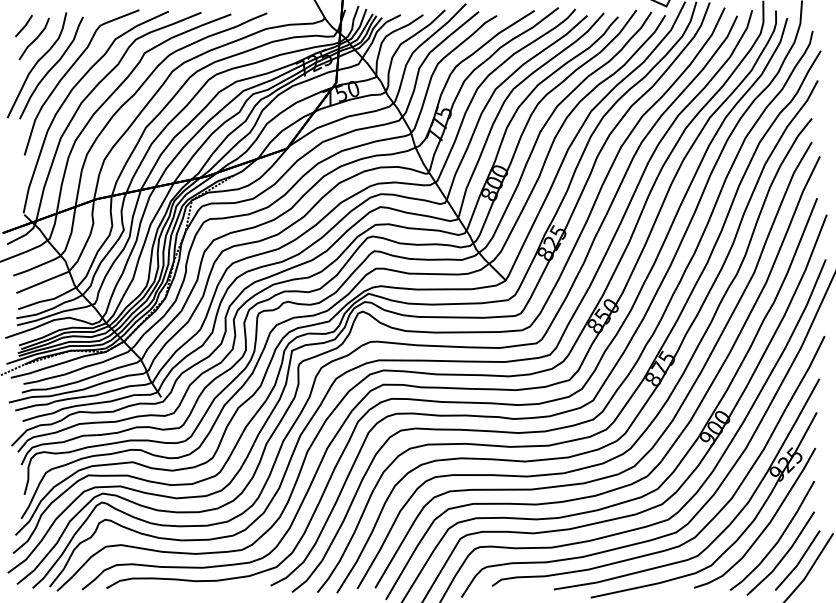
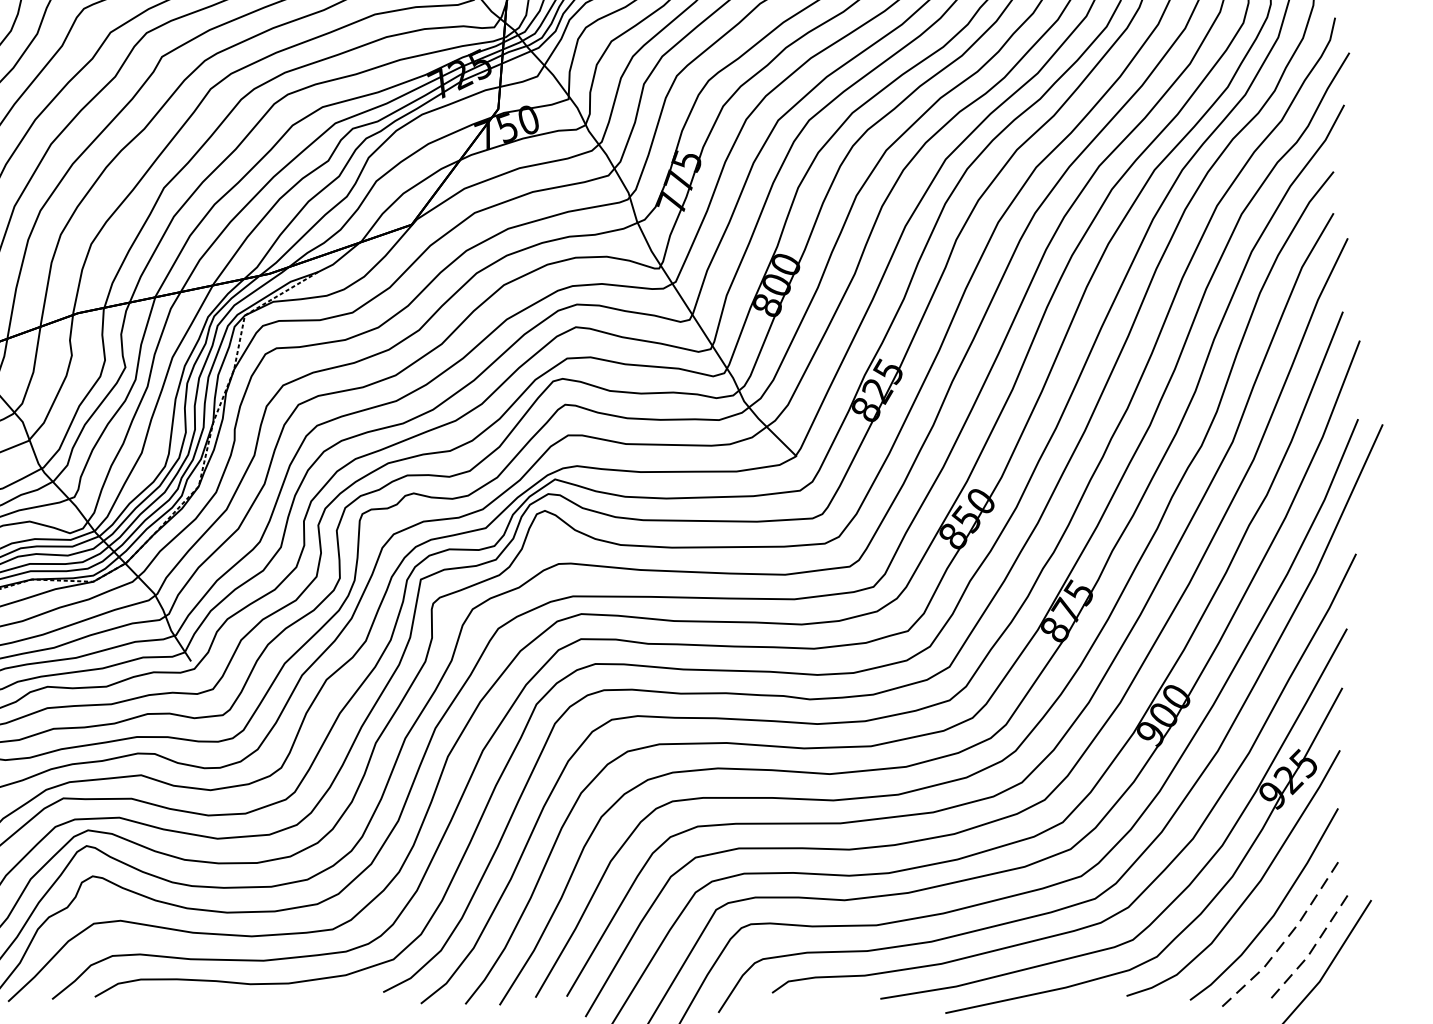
line: (784, 556) -> (1285, 940), solid -> dashed
line: (799, 562) -> (1311, 951), solid -> dashed

